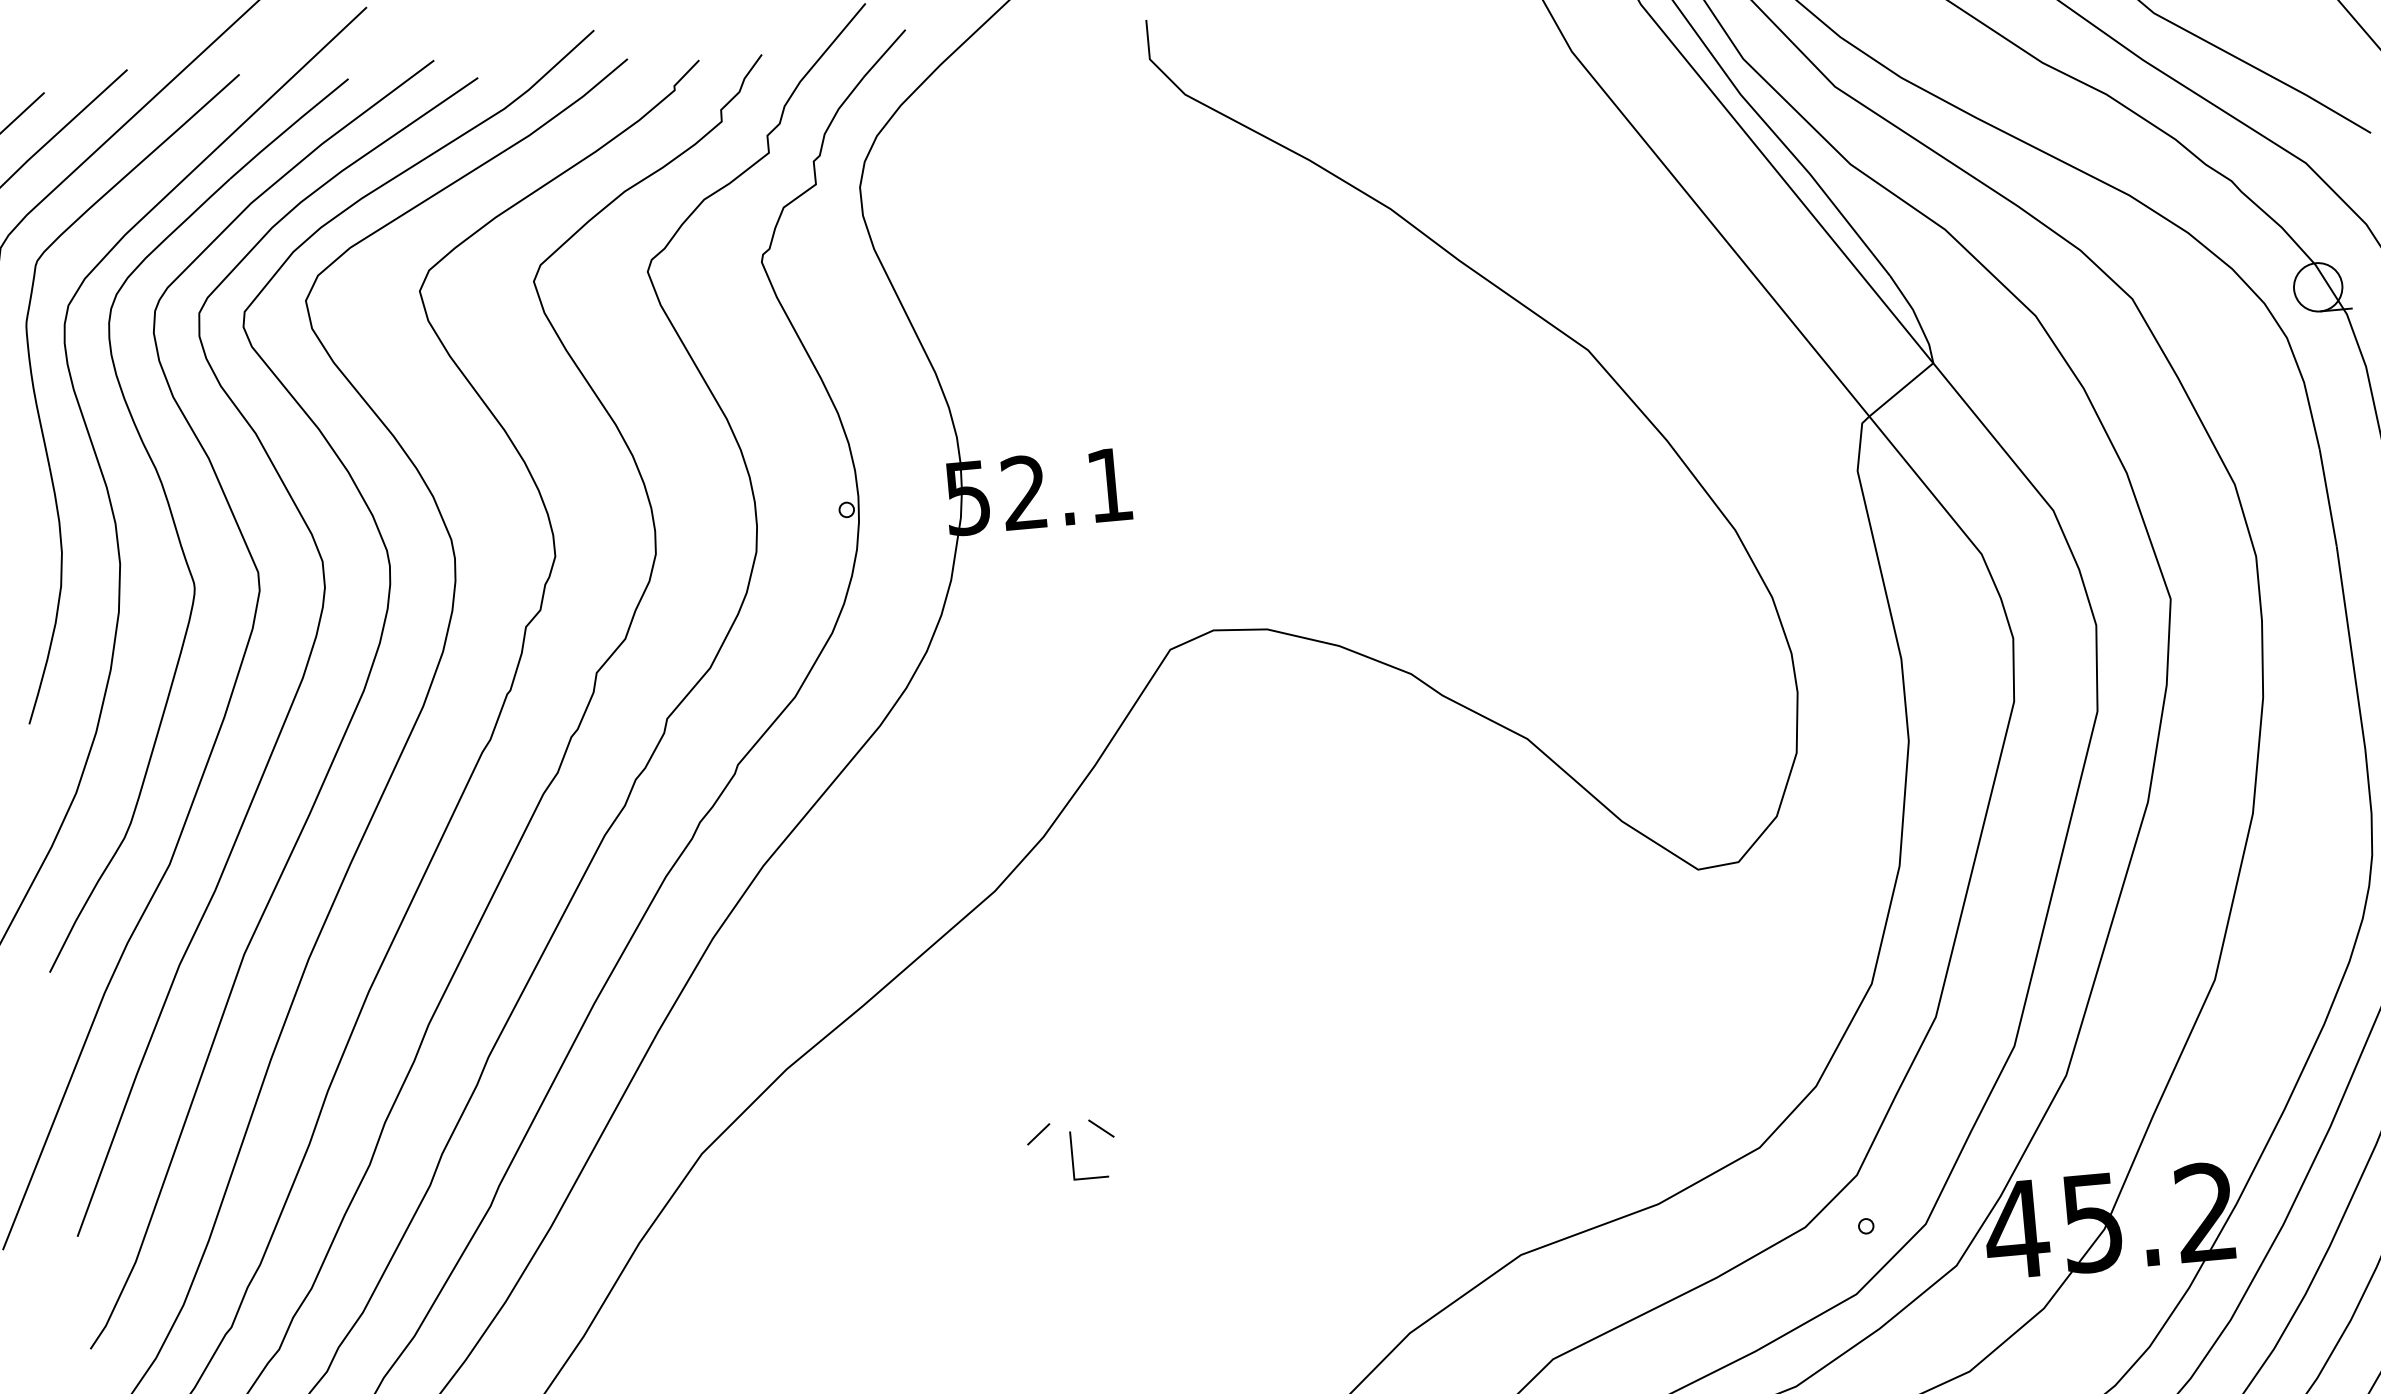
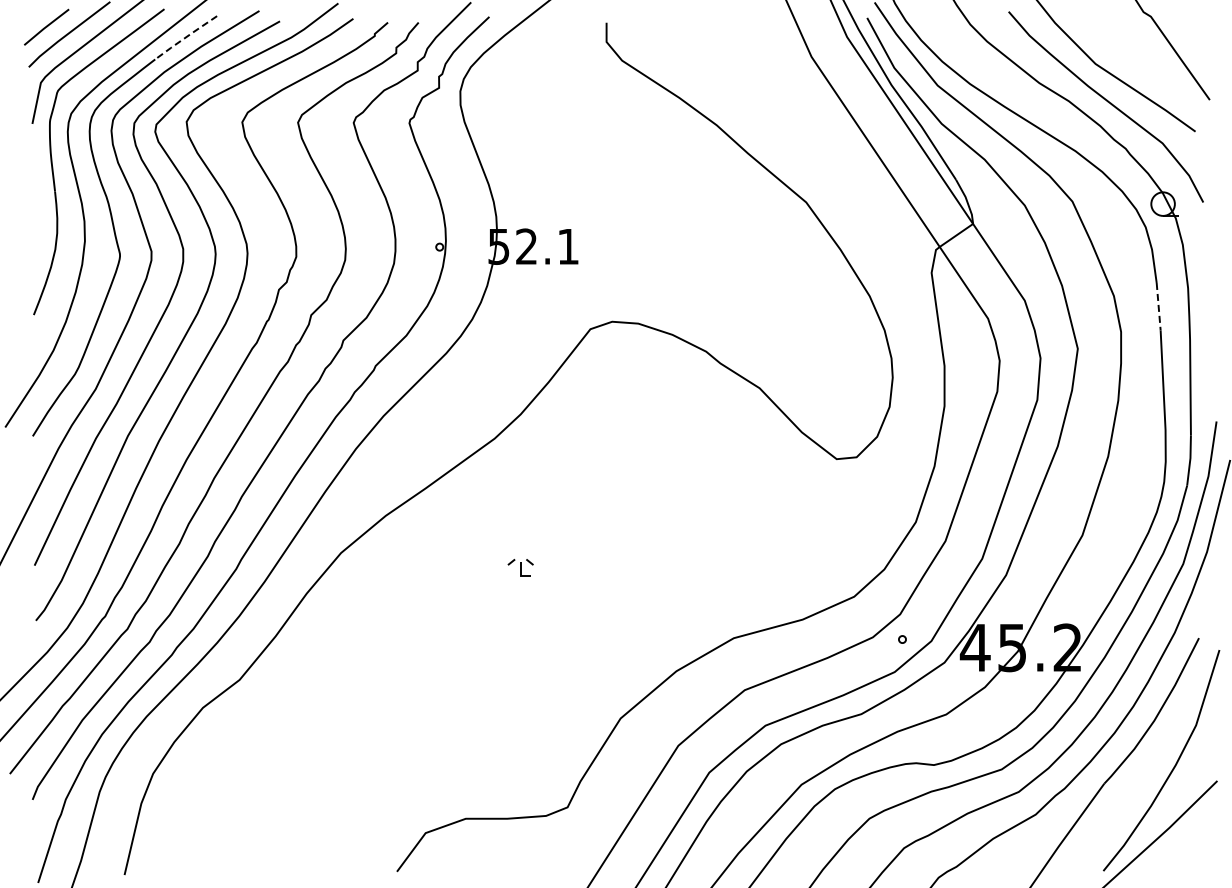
line: (287, 128) -> (185, 37), solid -> dashed
line: (2327, 497) -> (1158, 306), solid -> dashed
part: (1071, 1150) -> (520, 567), size x0.6

